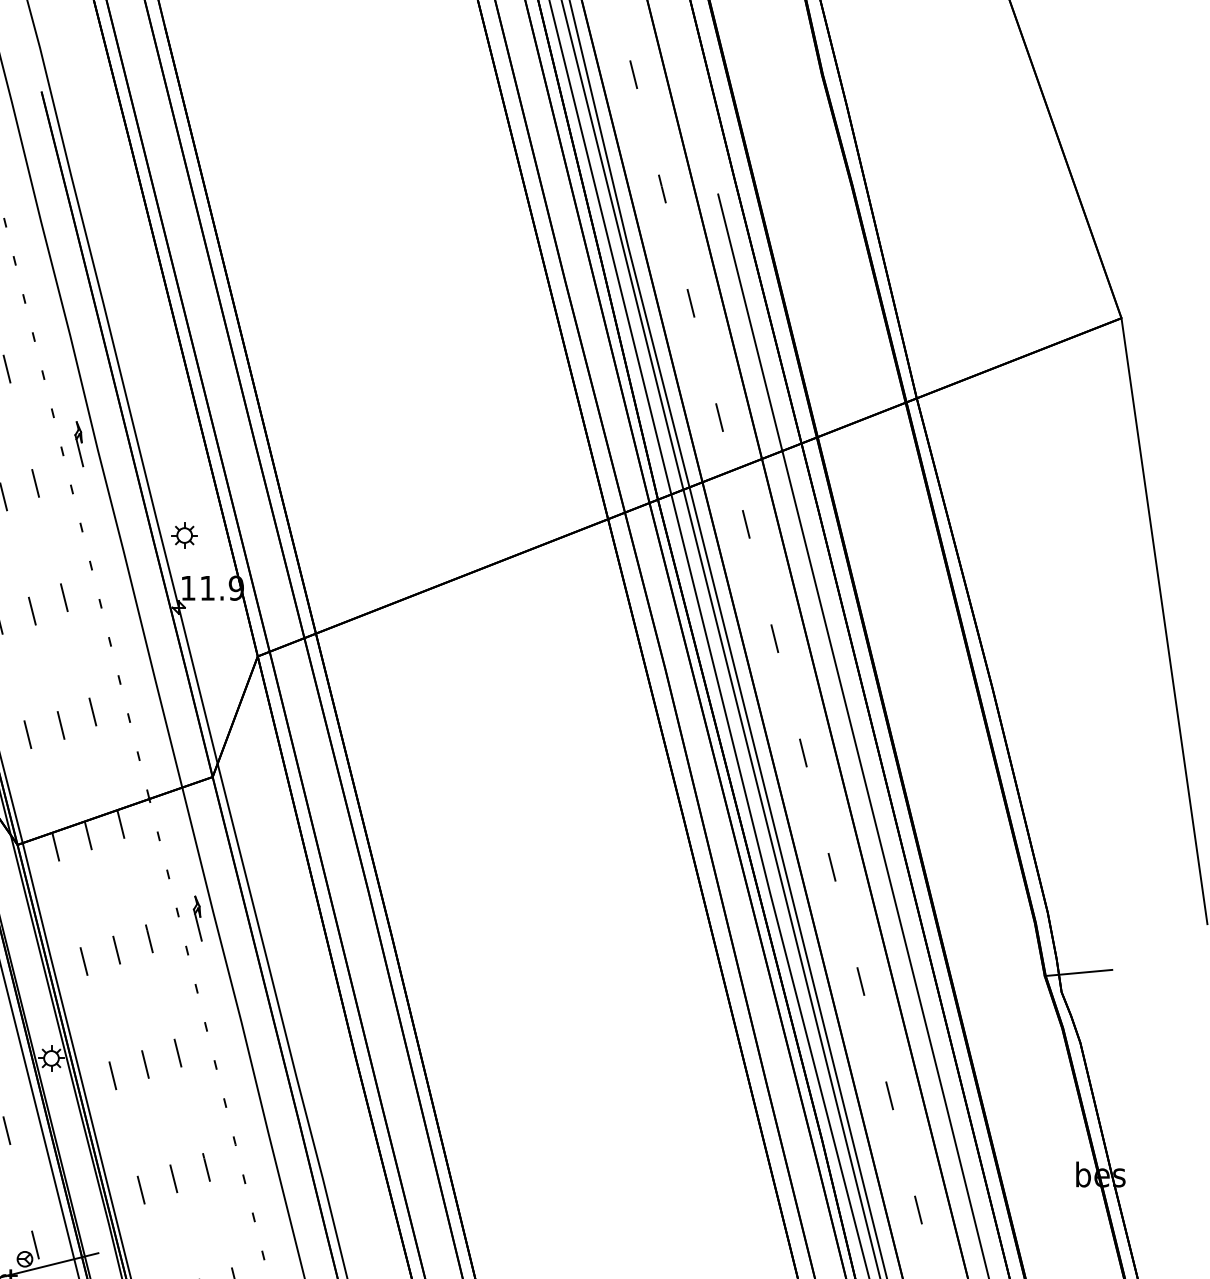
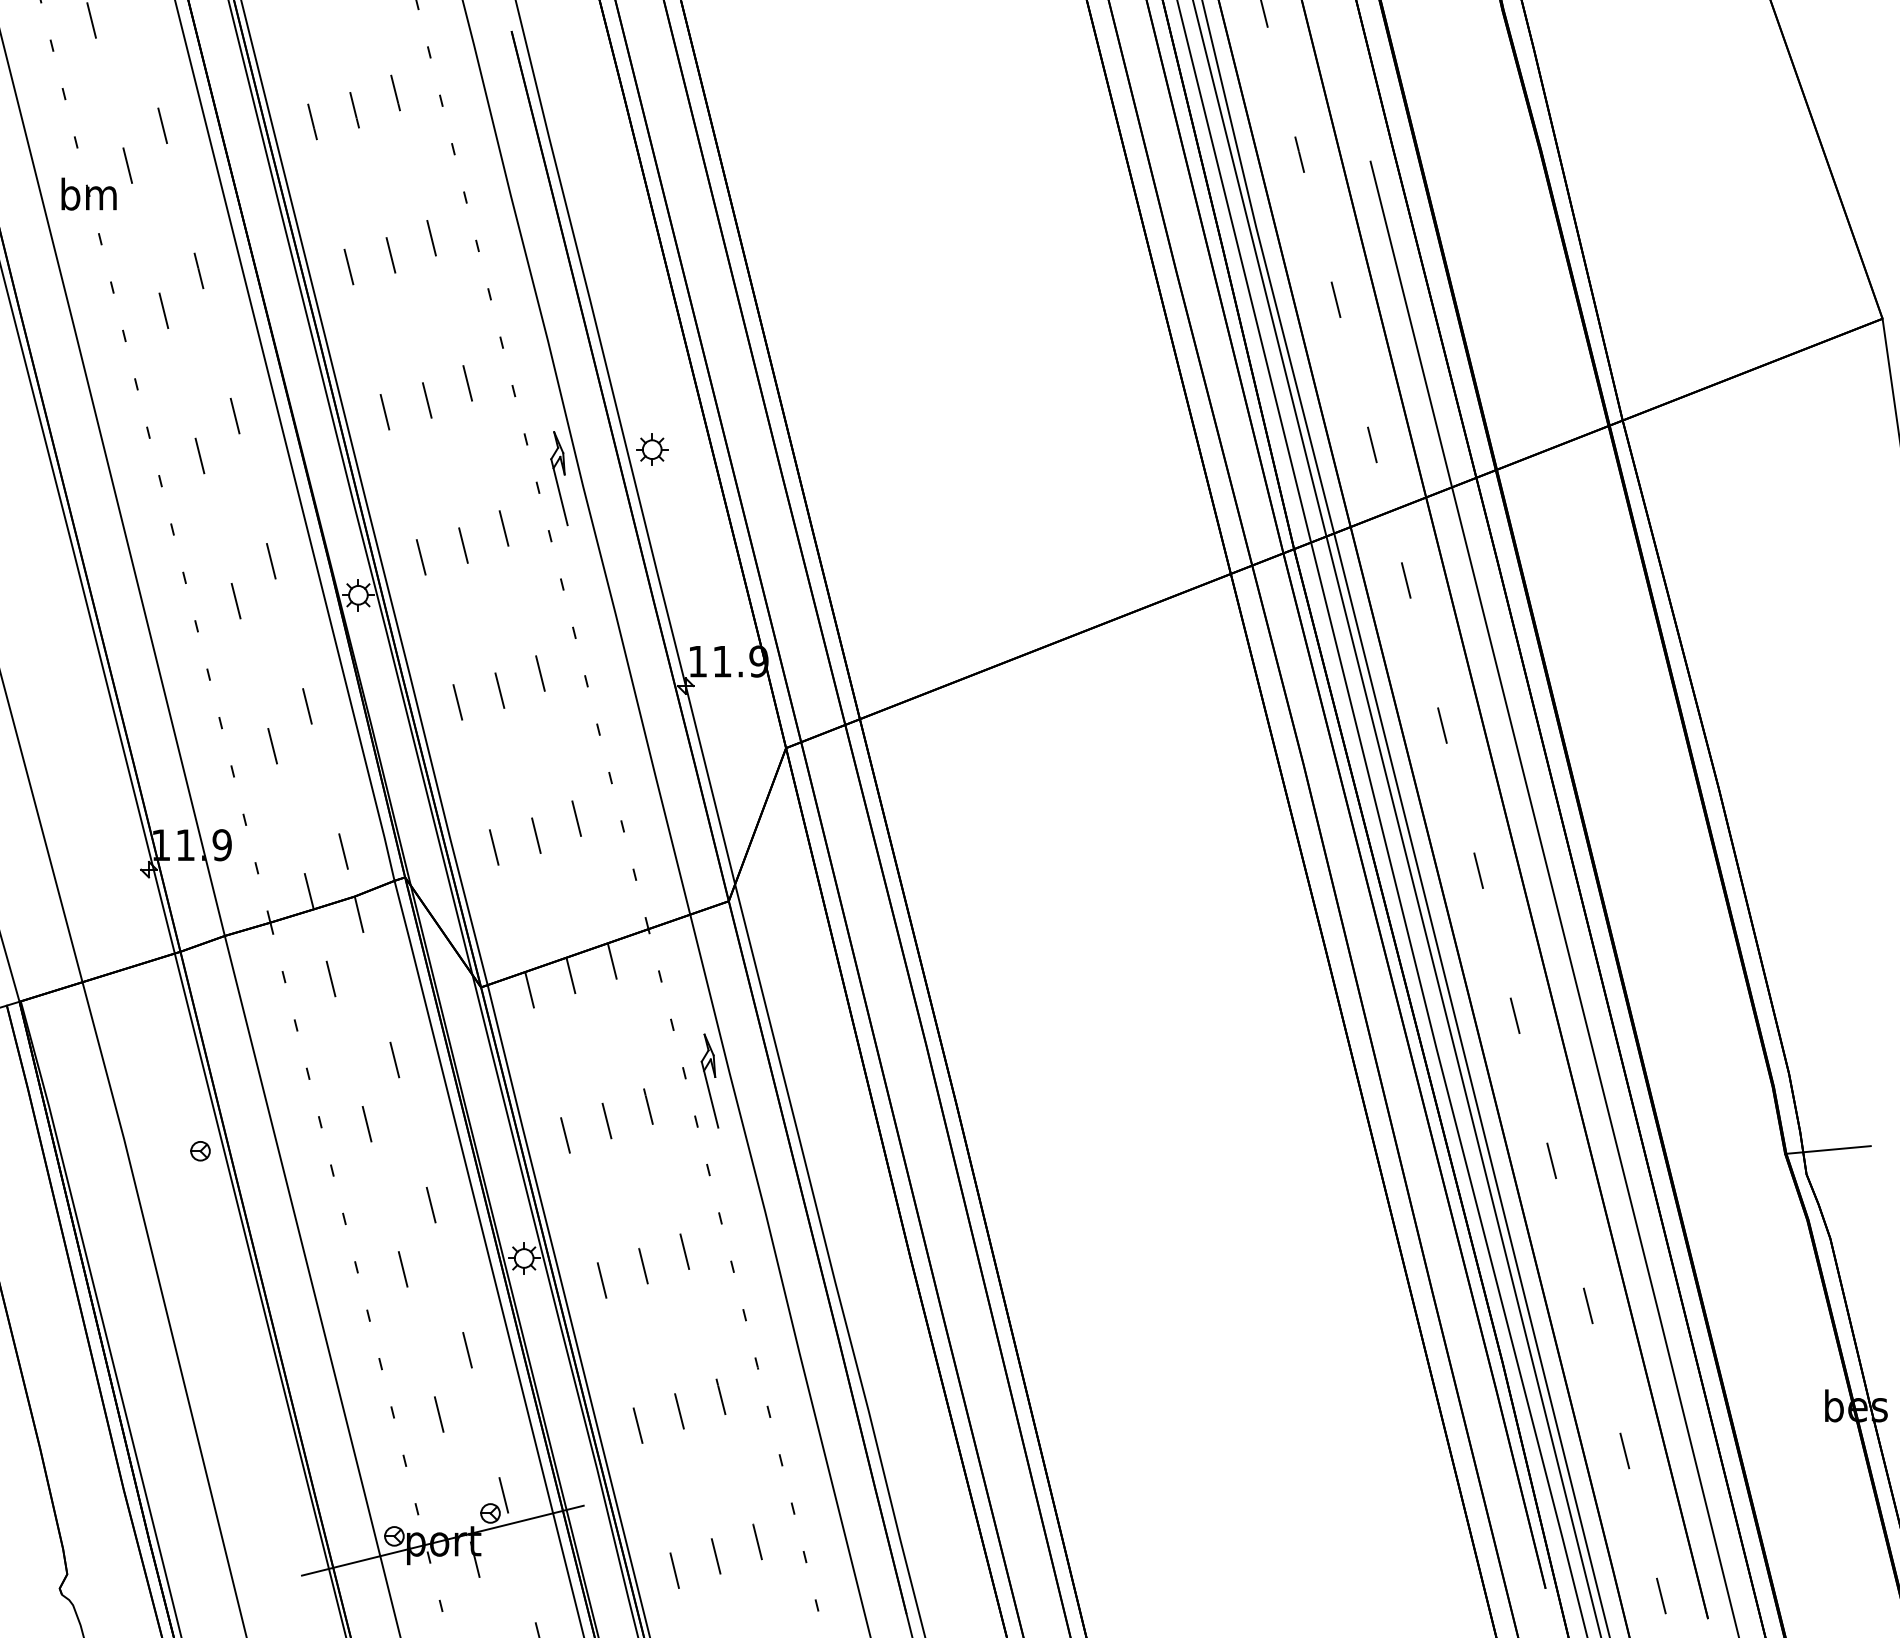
part: (79, 444) -> (559, 478), size x1.67
part: (184, 535) -> (652, 449), moved
part: (197, 918) -> (709, 1080), size x1.67

